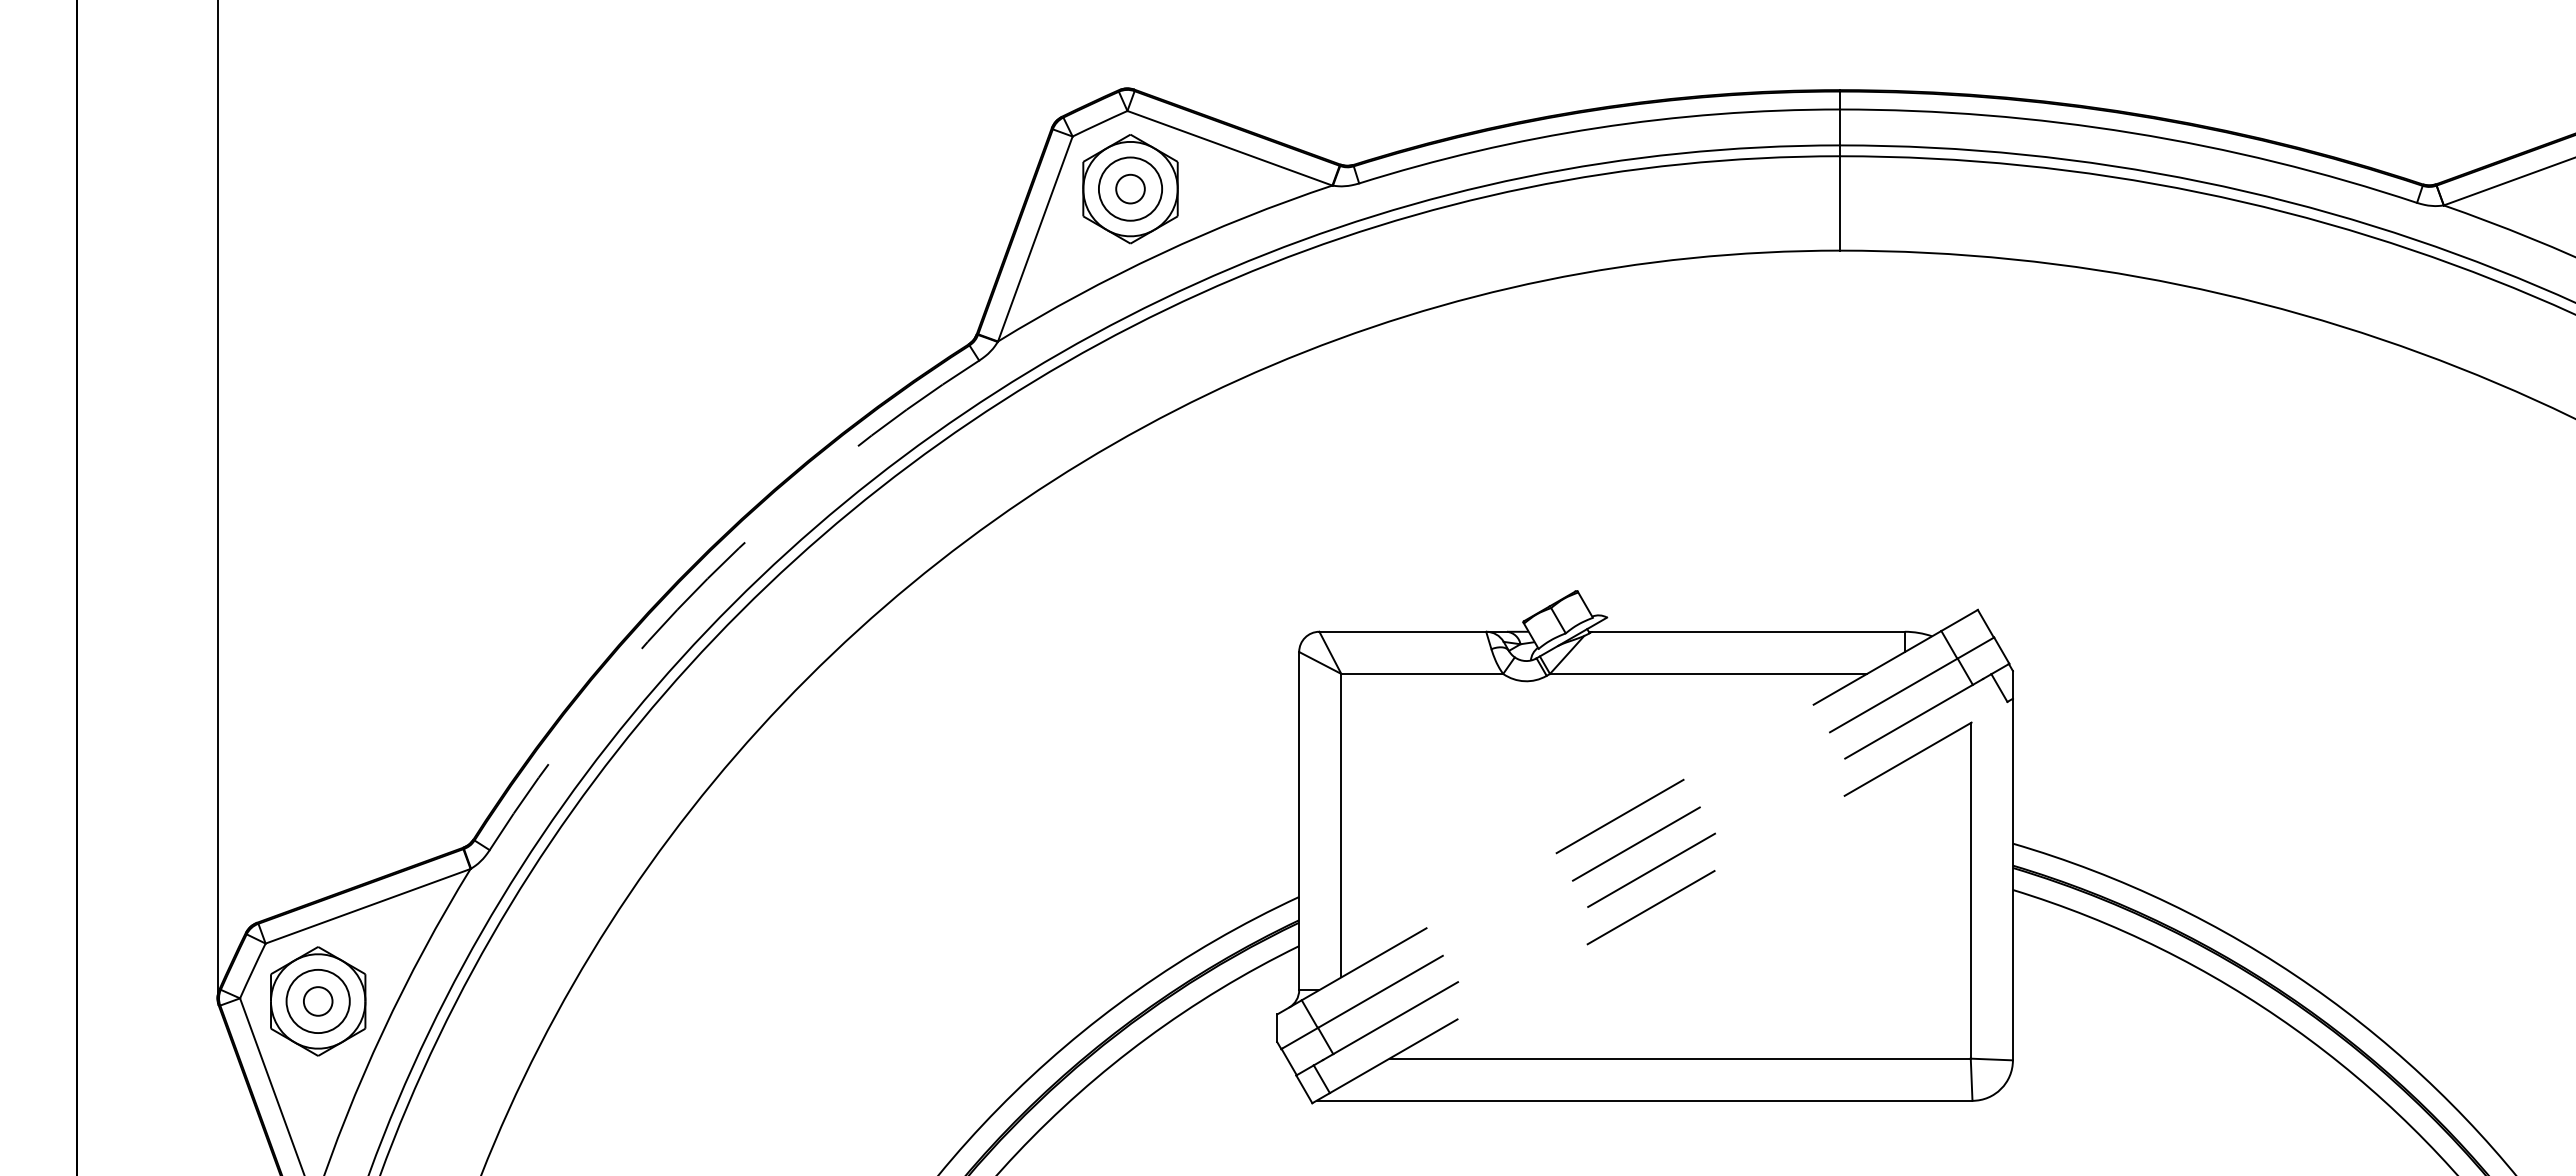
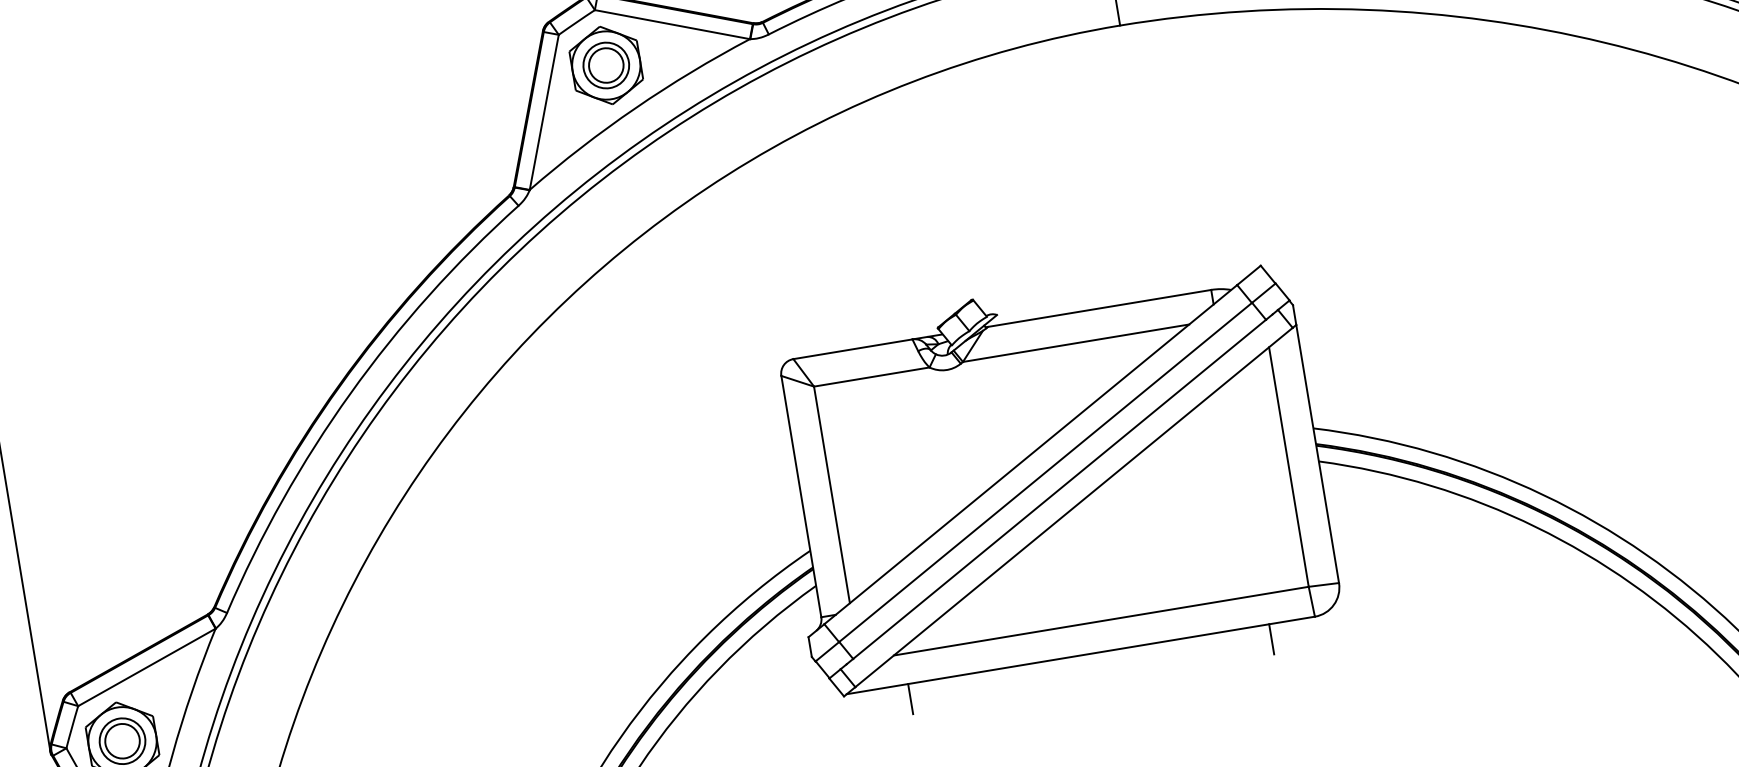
circle: (1130, 189) -> (606, 65), size x1.67
arc: (707, 578) -> (350, 393), dashed -> solid
line: (1621, 815) -> (1030, 454), dashed -> solid
line: (1637, 843) -> (1045, 472), dashed -> solid
line: (1652, 869) -> (1059, 489), dashed -> solid
line: (1669, 897) -> (1074, 507), dashed -> solid
circle: (318, 1001) -> (122, 741), size x1.67
line: (1402, 1121) -> (910, 698), added
line: (1908, 1121) -> (1271, 639), added

